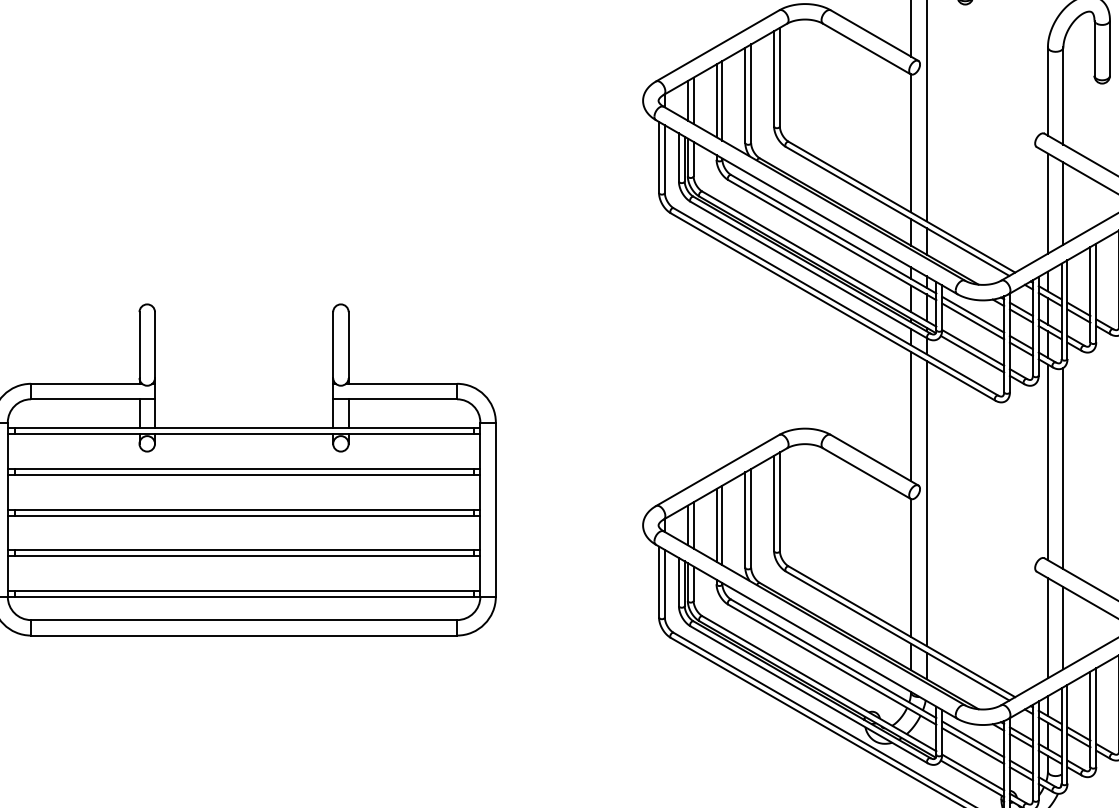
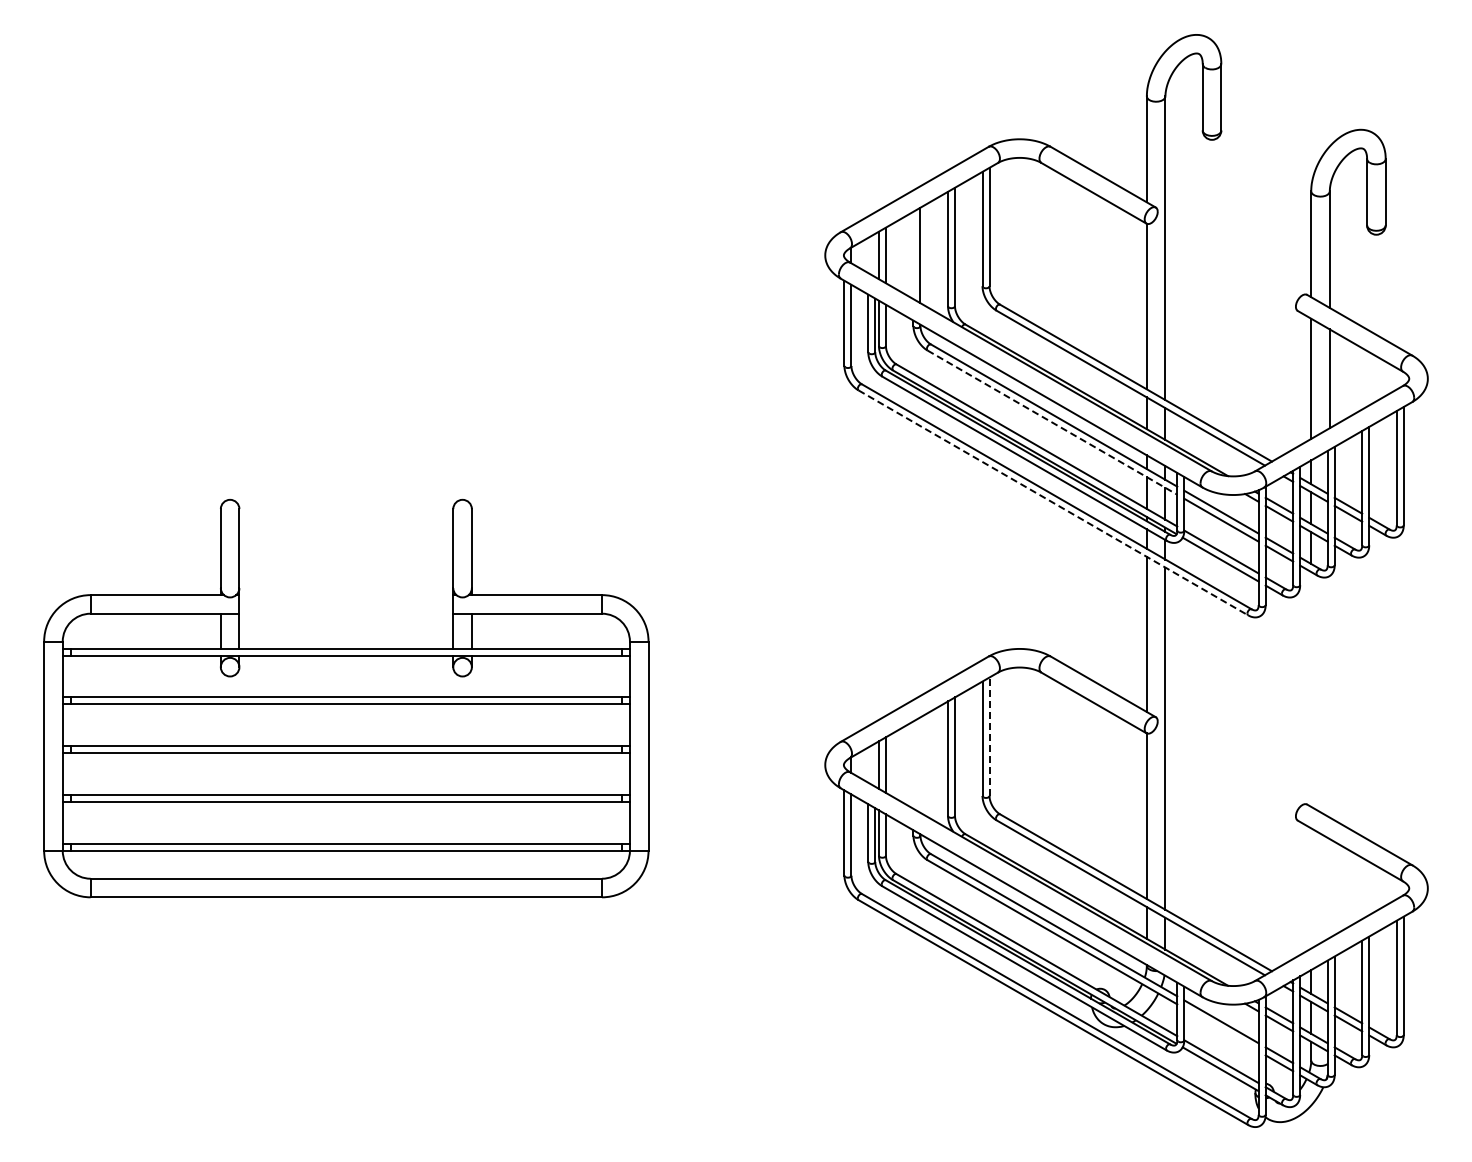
line: (716, 100) -> (913, 255), removed
line: (832, 240) -> (1052, 422), solid -> dashed
line: (833, 306) -> (1053, 502), solid -> dashed
line: (1048, 462) -> (1311, 689), removed
line: (1063, 468) -> (1329, 696), removed
line: (779, 501) -> (989, 736), solid -> dashed
line: (716, 524) -> (913, 764), removed
line: (722, 524) -> (920, 764), removed
line: (1048, 628) -> (1311, 888), removed
line: (1063, 628) -> (1329, 888), removed
line: (973, 745) -> (1221, 1029), removed

